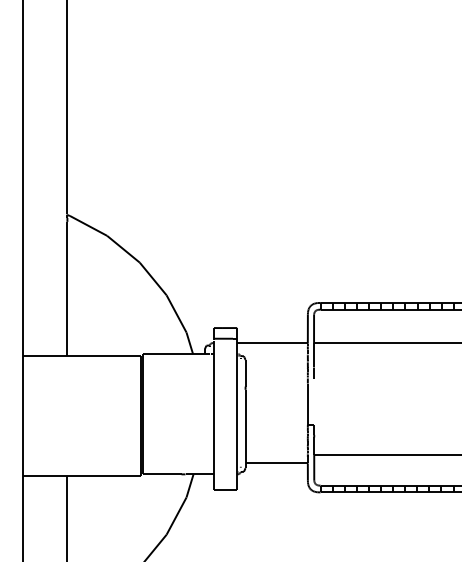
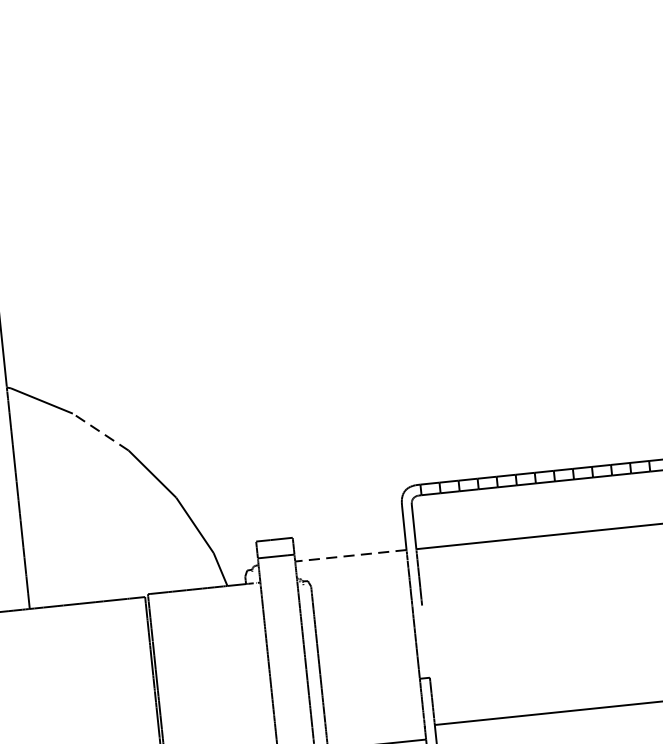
line: (123, 248) -> (100, 430), solid -> dashed
line: (272, 343) -> (350, 556), solid -> dashed

